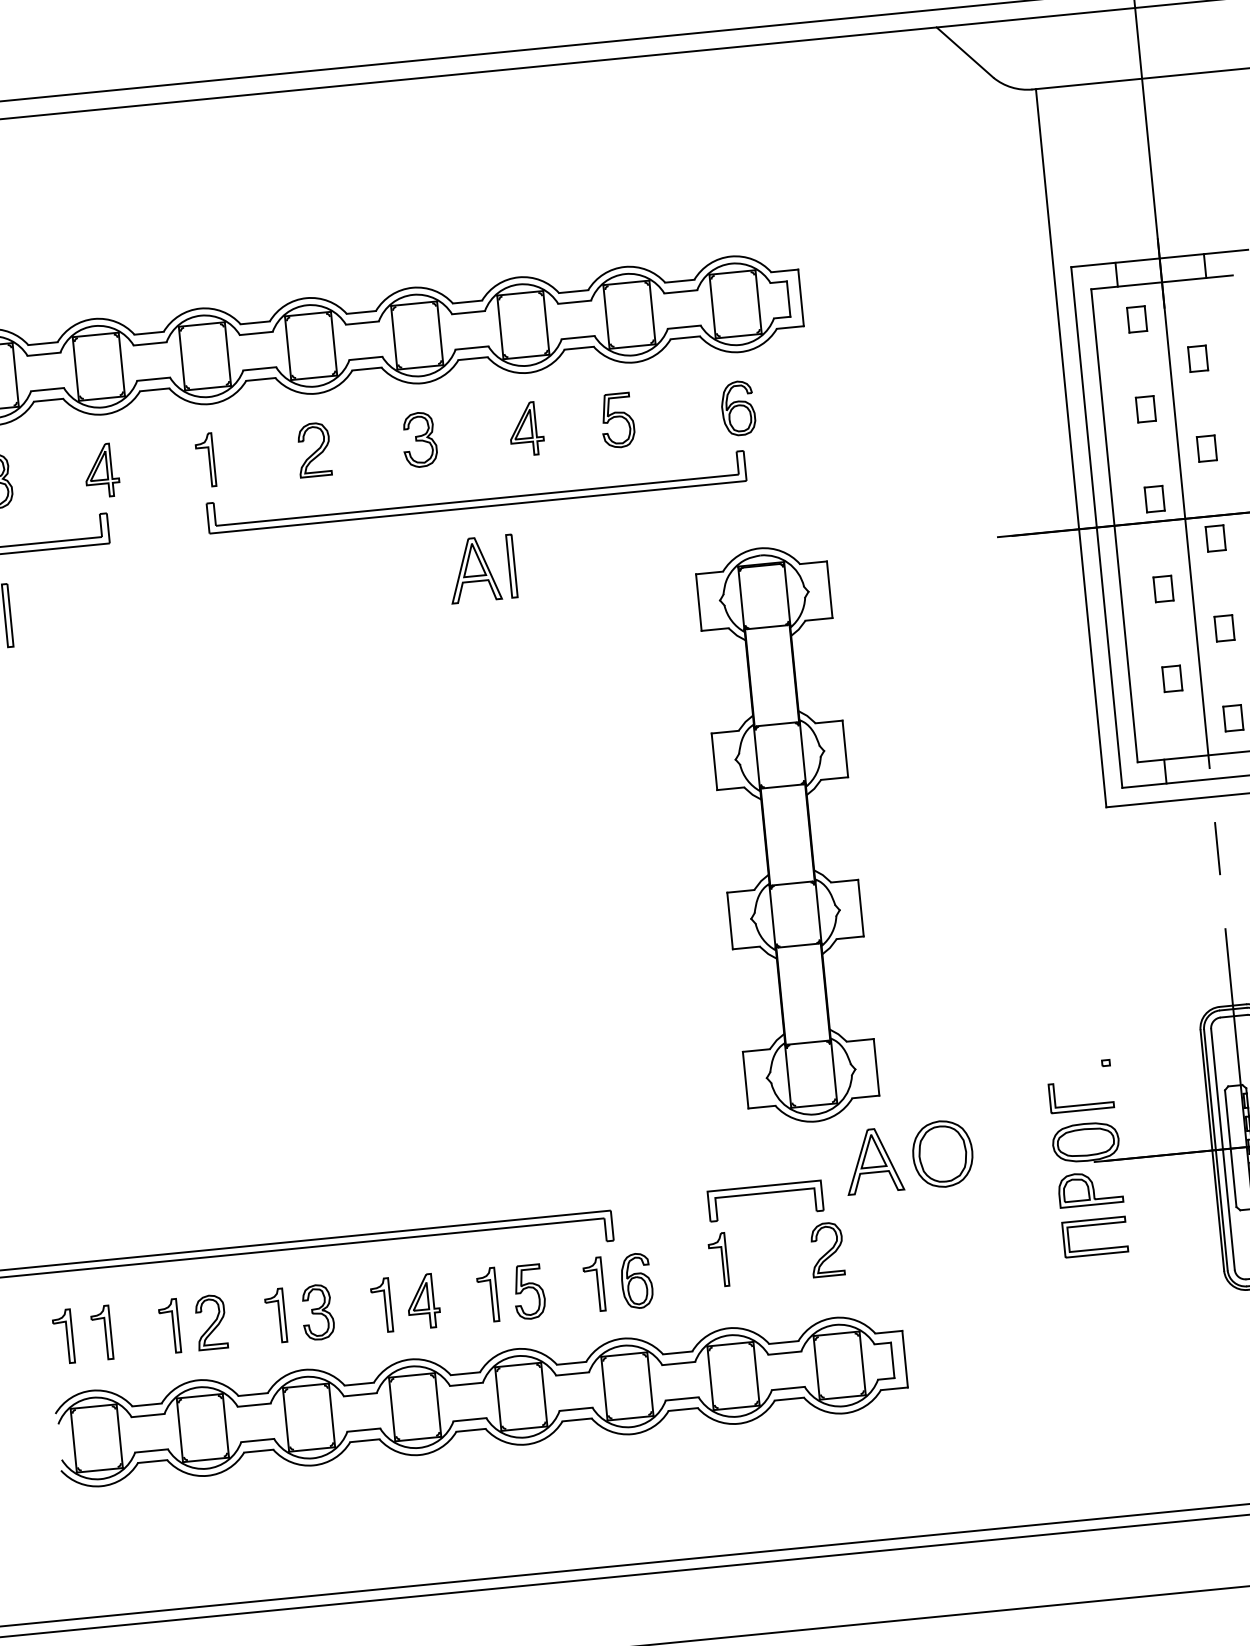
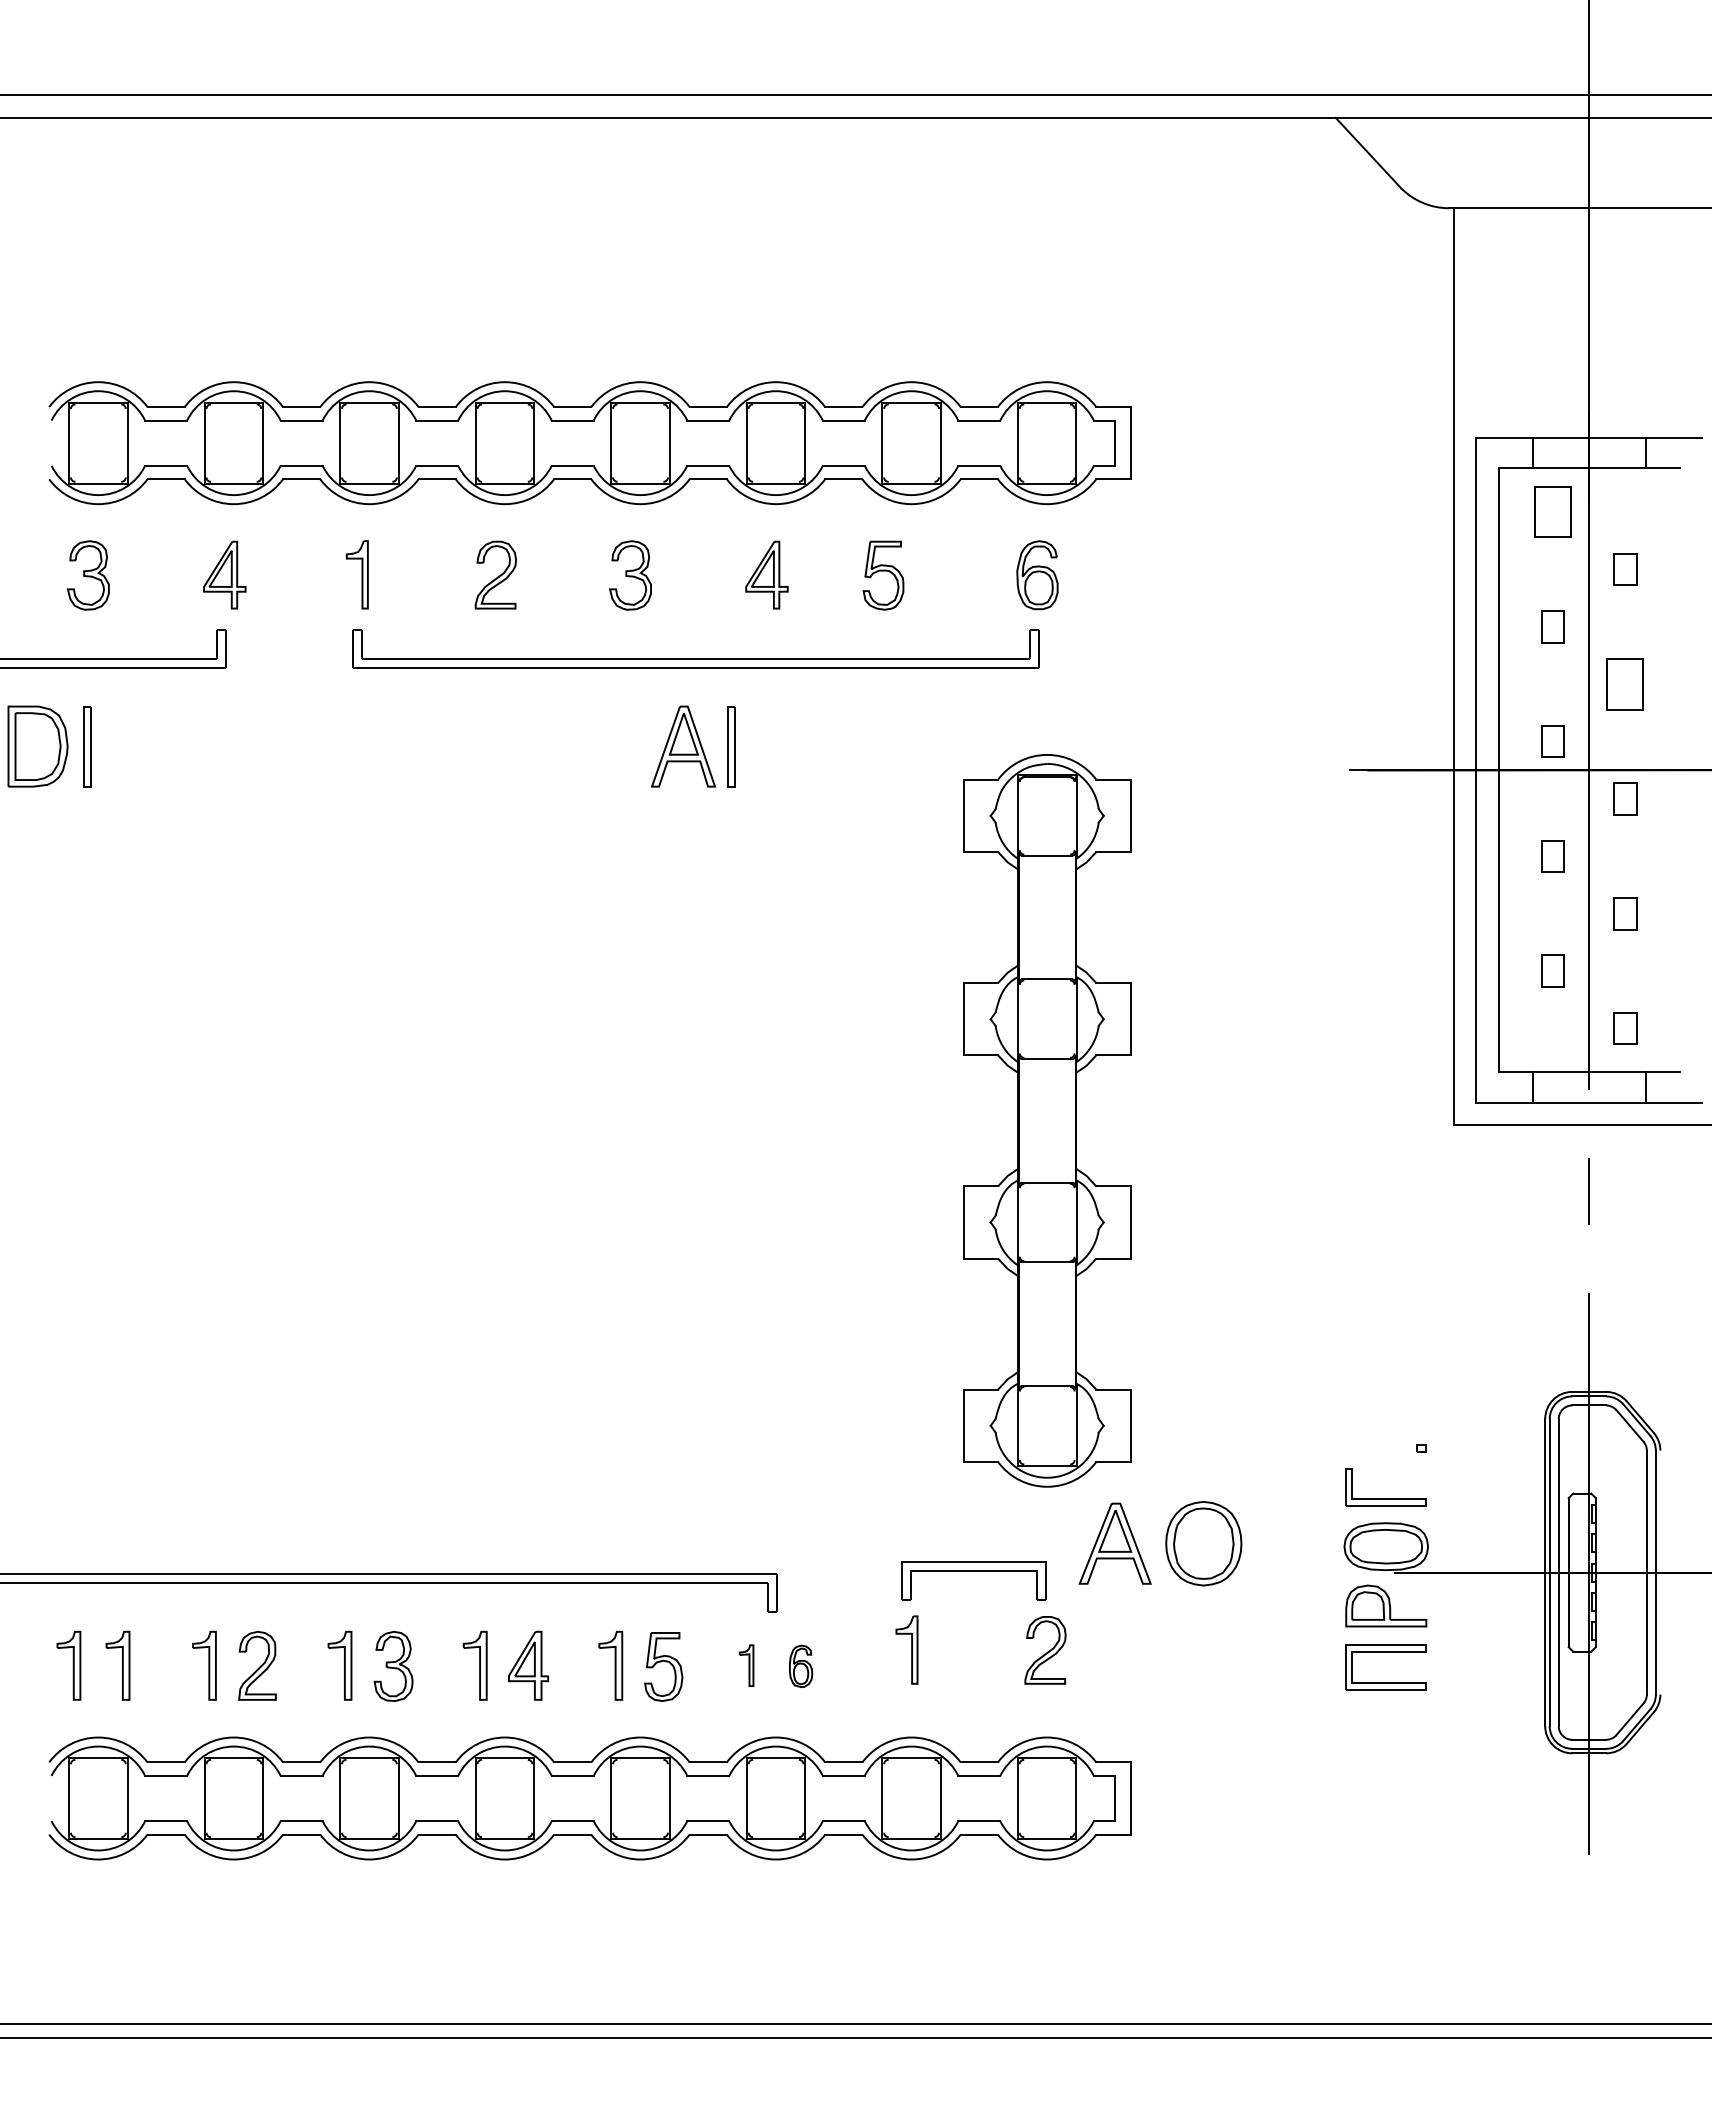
part: (1136, 319) -> (1552, 511), size x1.6
part: (1206, 448) -> (1625, 683), size x1.6
part: (636, 1281) -> (800, 1666), size x0.6
part: (594, 1284) -> (746, 1665), size x0.6

